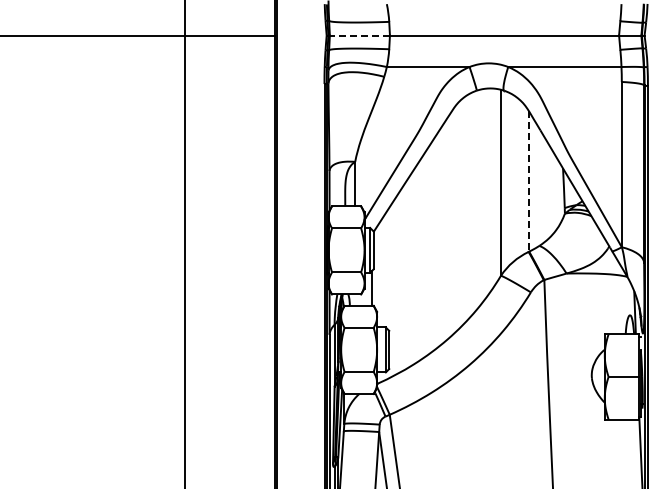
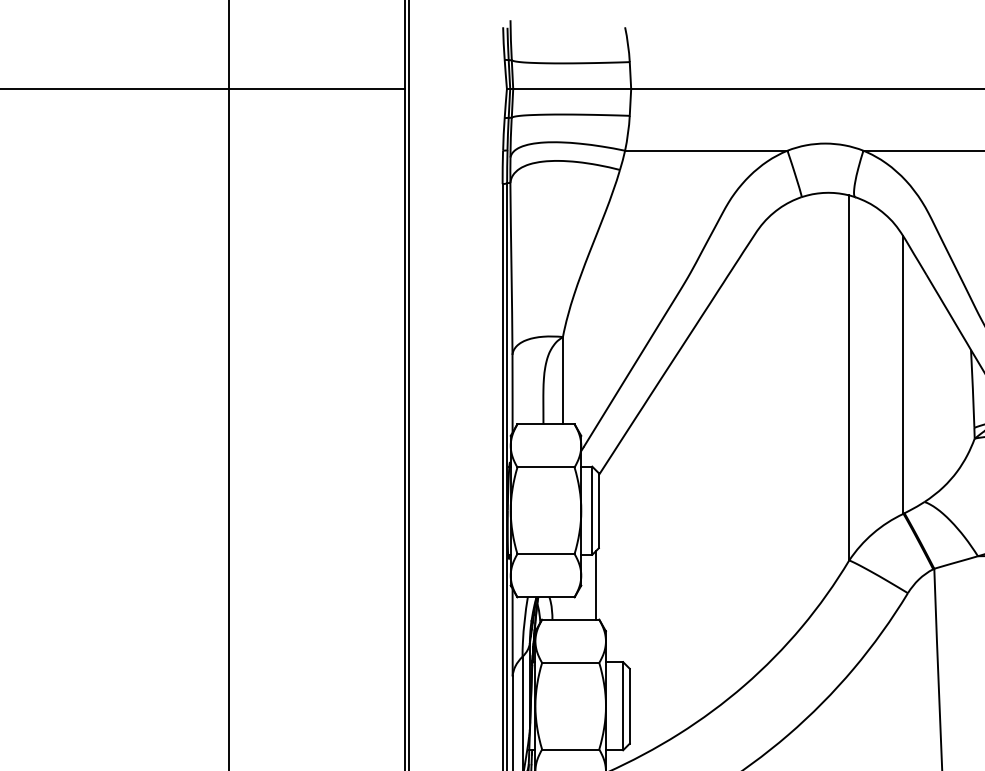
line: (359, 35) -> (571, 88), dashed -> solid
line: (528, 181) -> (903, 375), dashed -> solid

